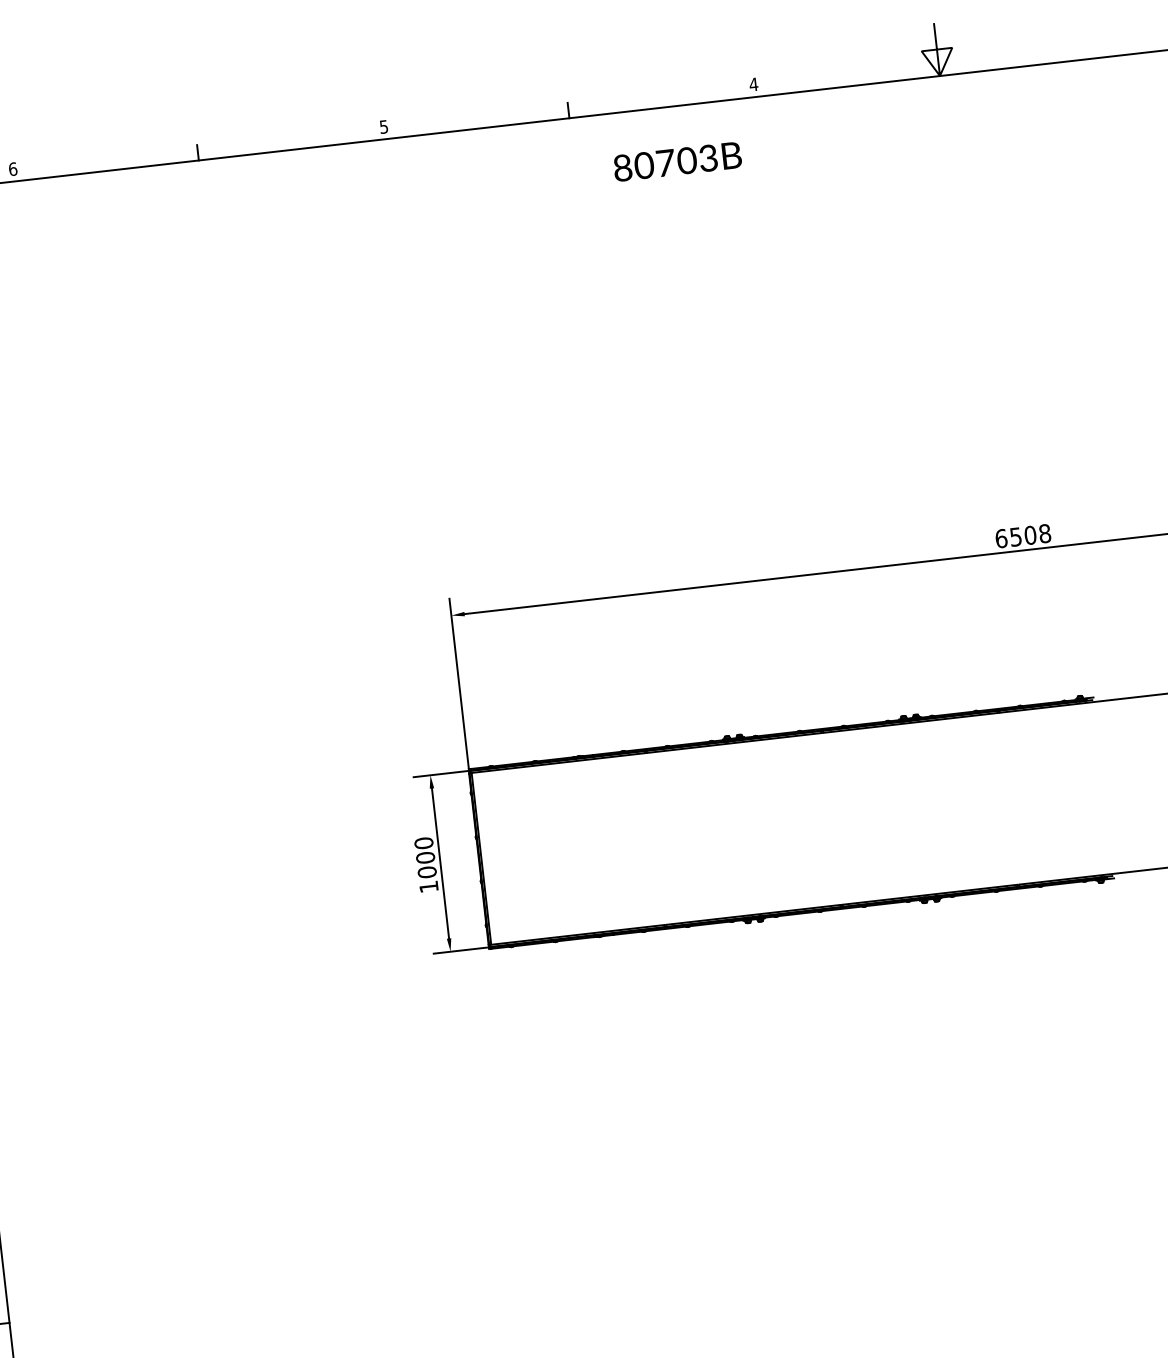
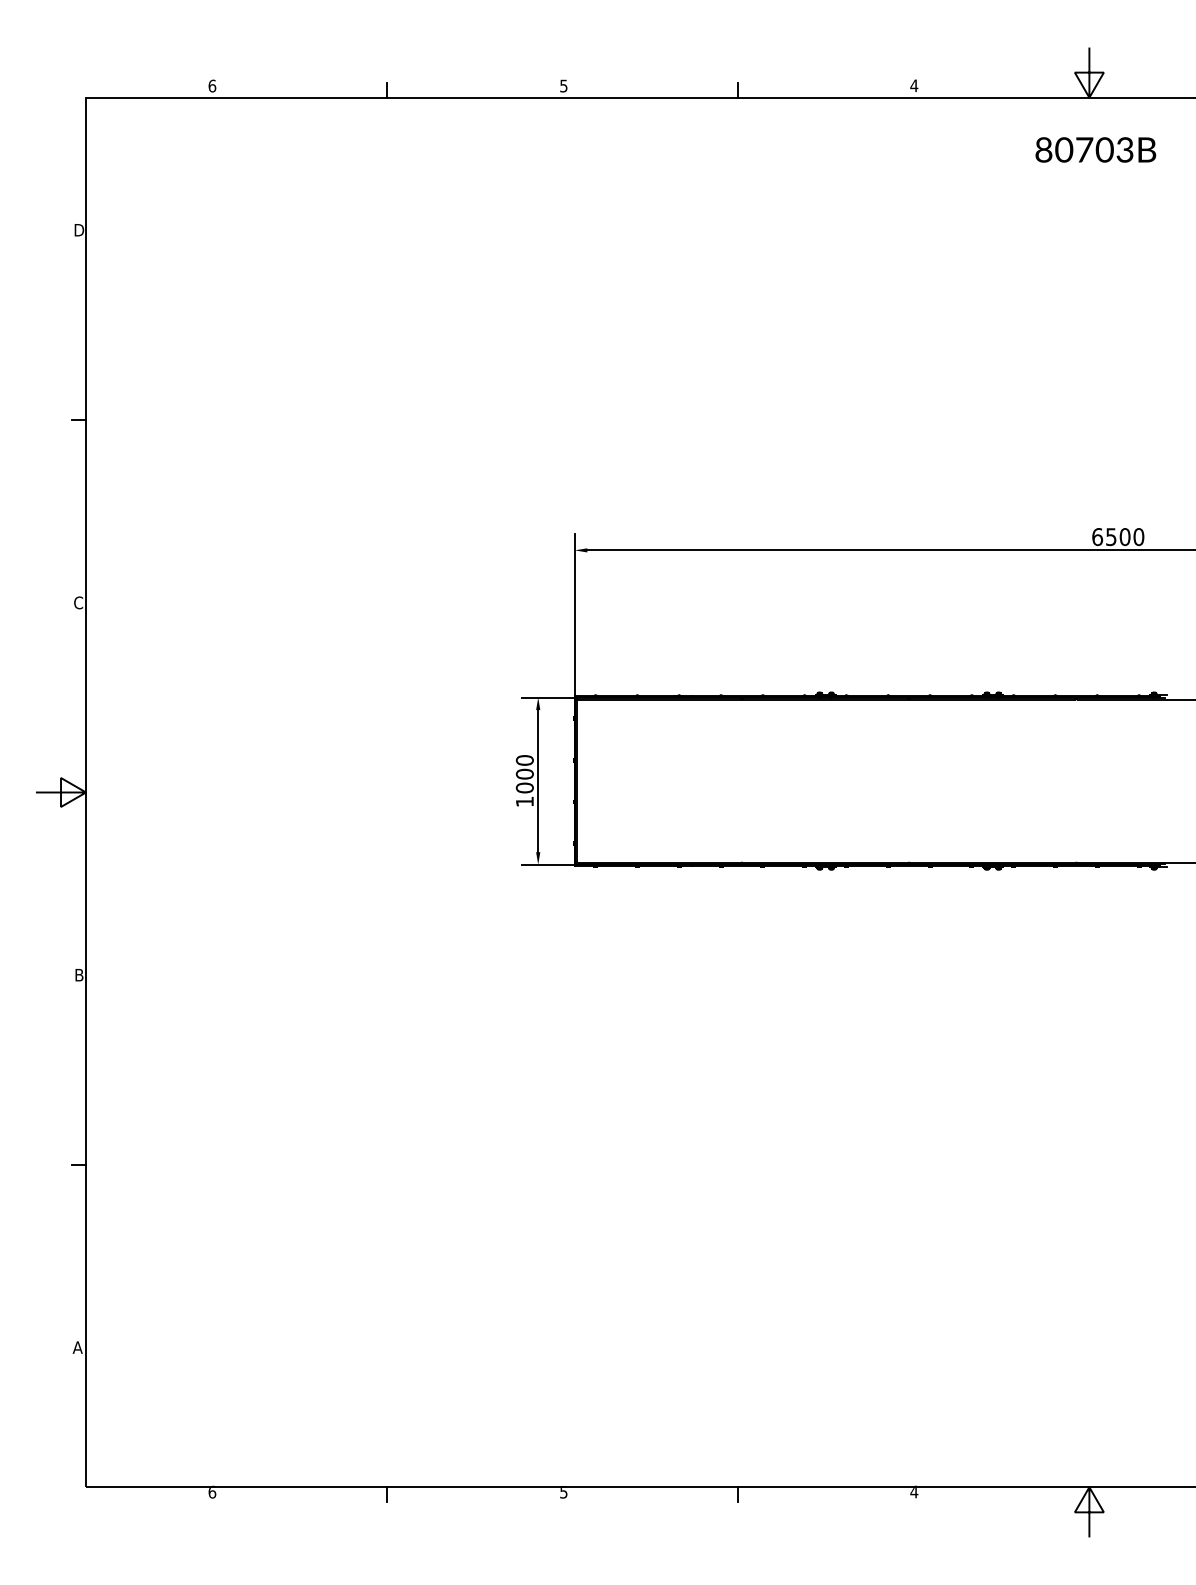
text: (677, 161) -> (1095, 149), moved
text: (1044, 533) -> (1138, 536), 6508 -> 6500

